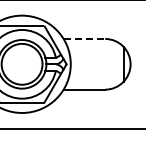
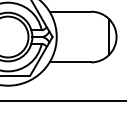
line: (84, 38) -> (70, 11), dashed -> solid

